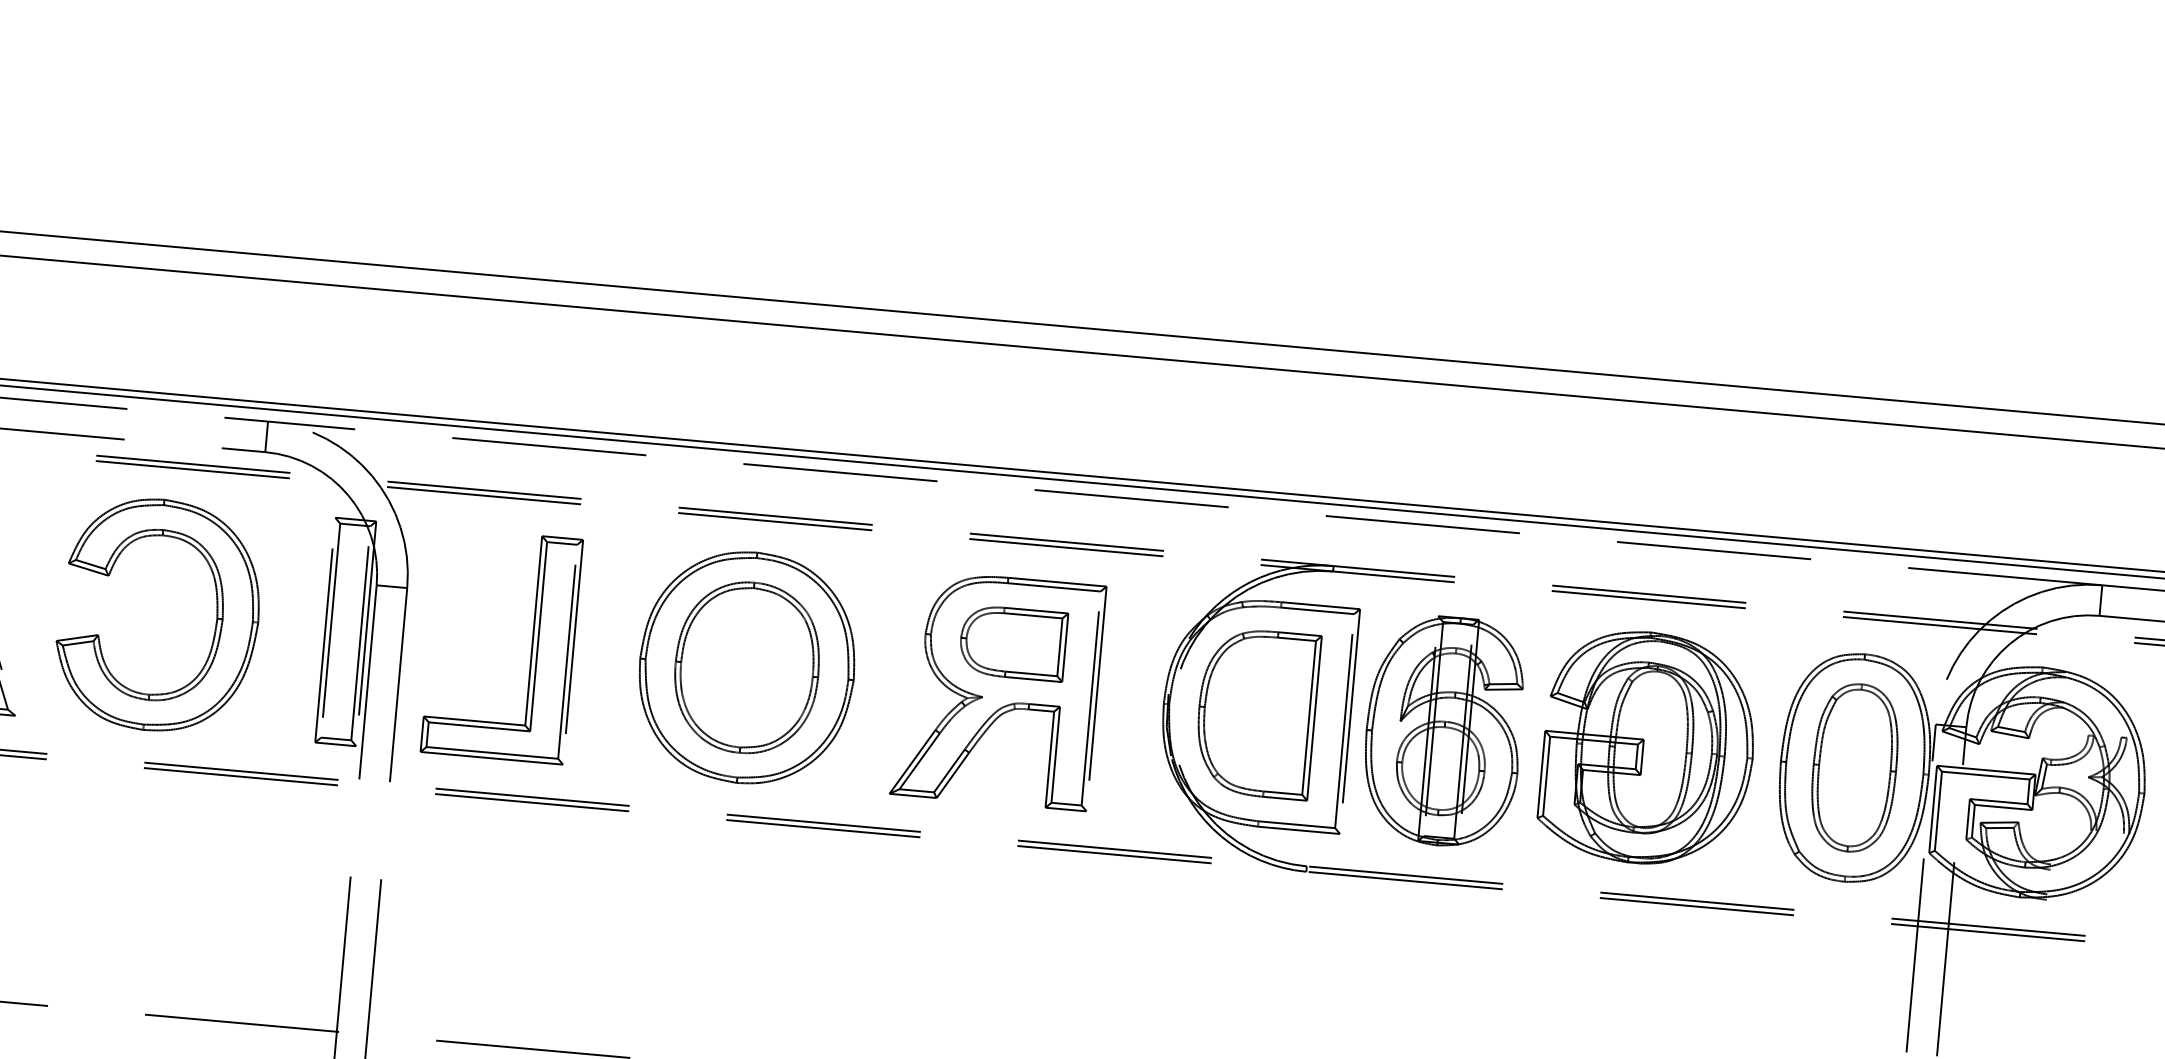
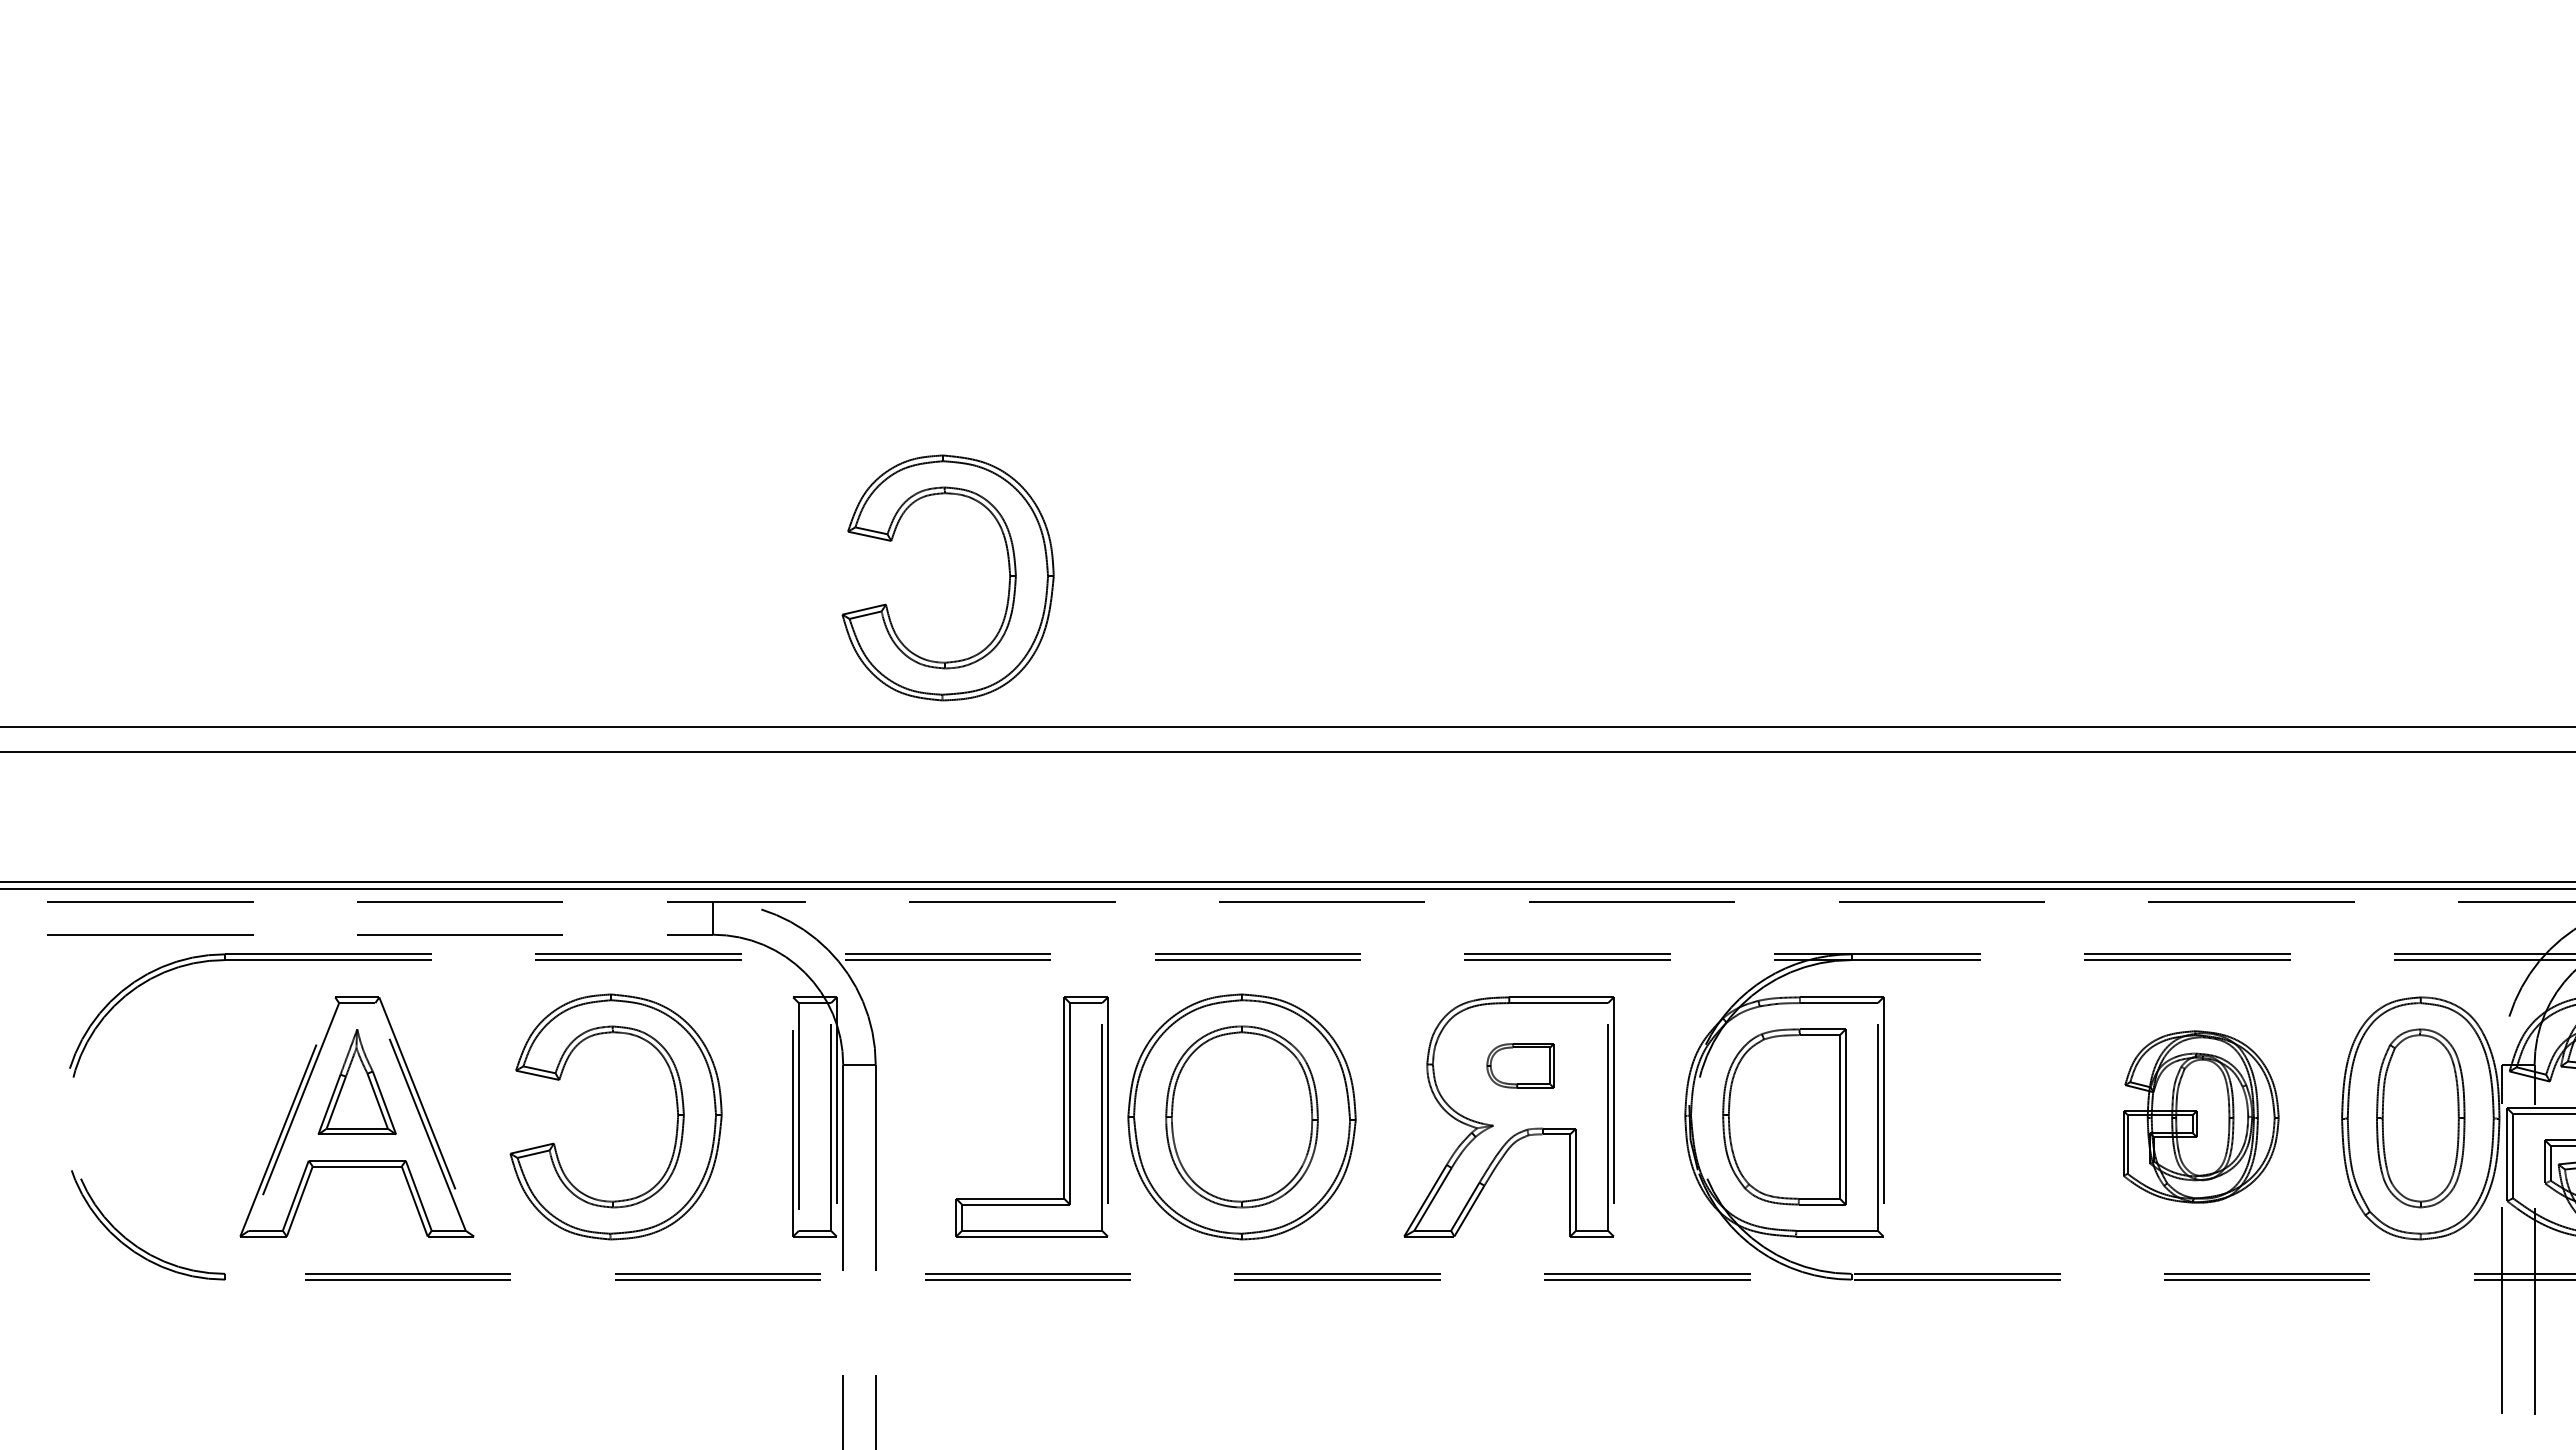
part: (572, 145) -> (1008, 582), added
part: (1013, 642) -> (1520, 1065), size x0.6
part: (531, 648) -> (1063, 1116), moved
part: (1443, 731) -> (1983, 1118), removed
part: (1648, 747) -> (2200, 1116), size x0.7

